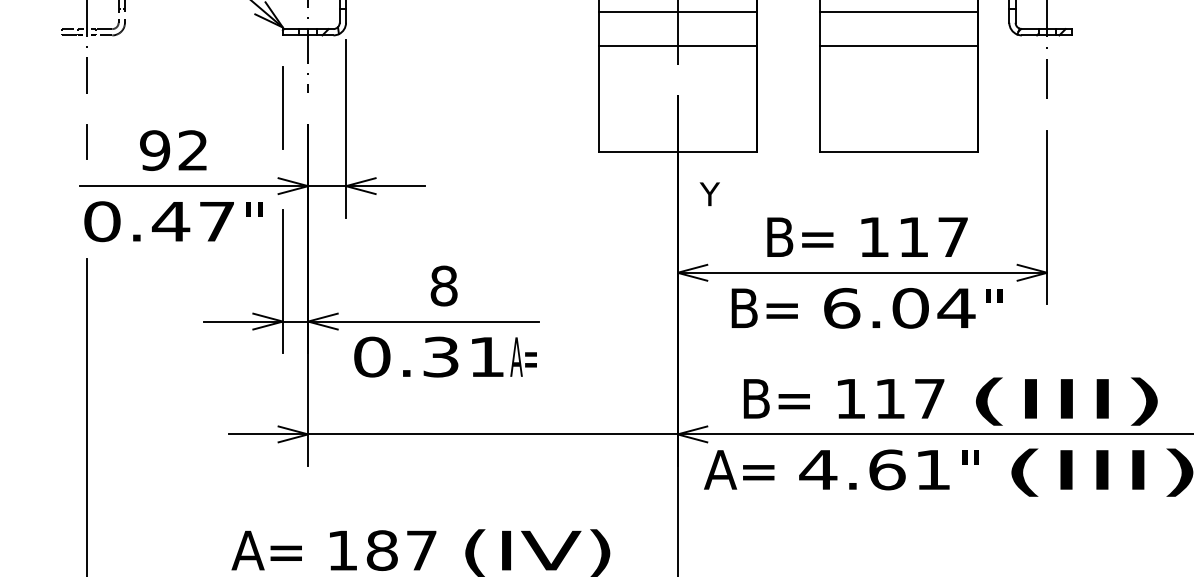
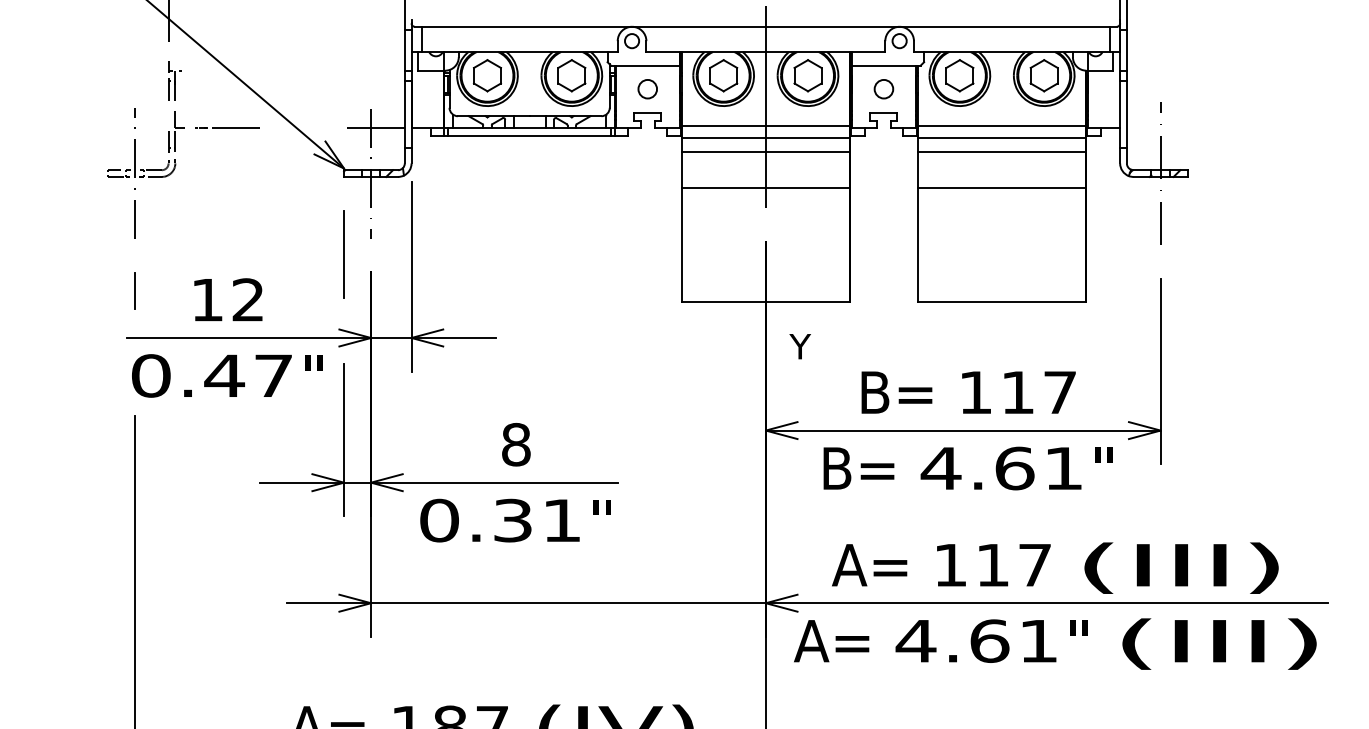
text: (155, 150) -> (207, 299), 92 -> 12
text: (899, 308) -> (1002, 468), 6.04 -> 4.61
text: (523, 356) -> (601, 520), A= -> "
text: (755, 399) -> (849, 565), B= -> A=

